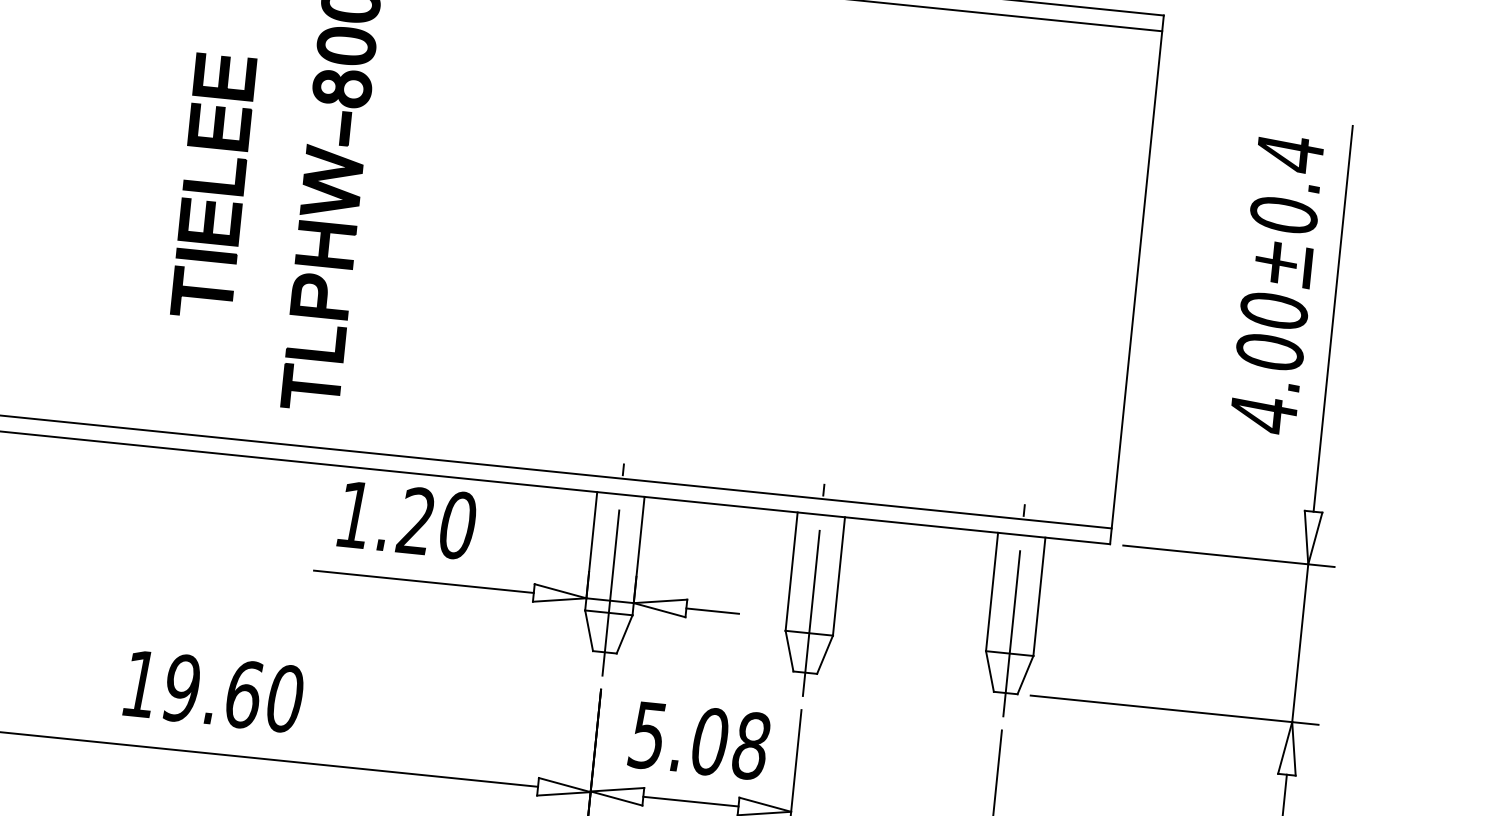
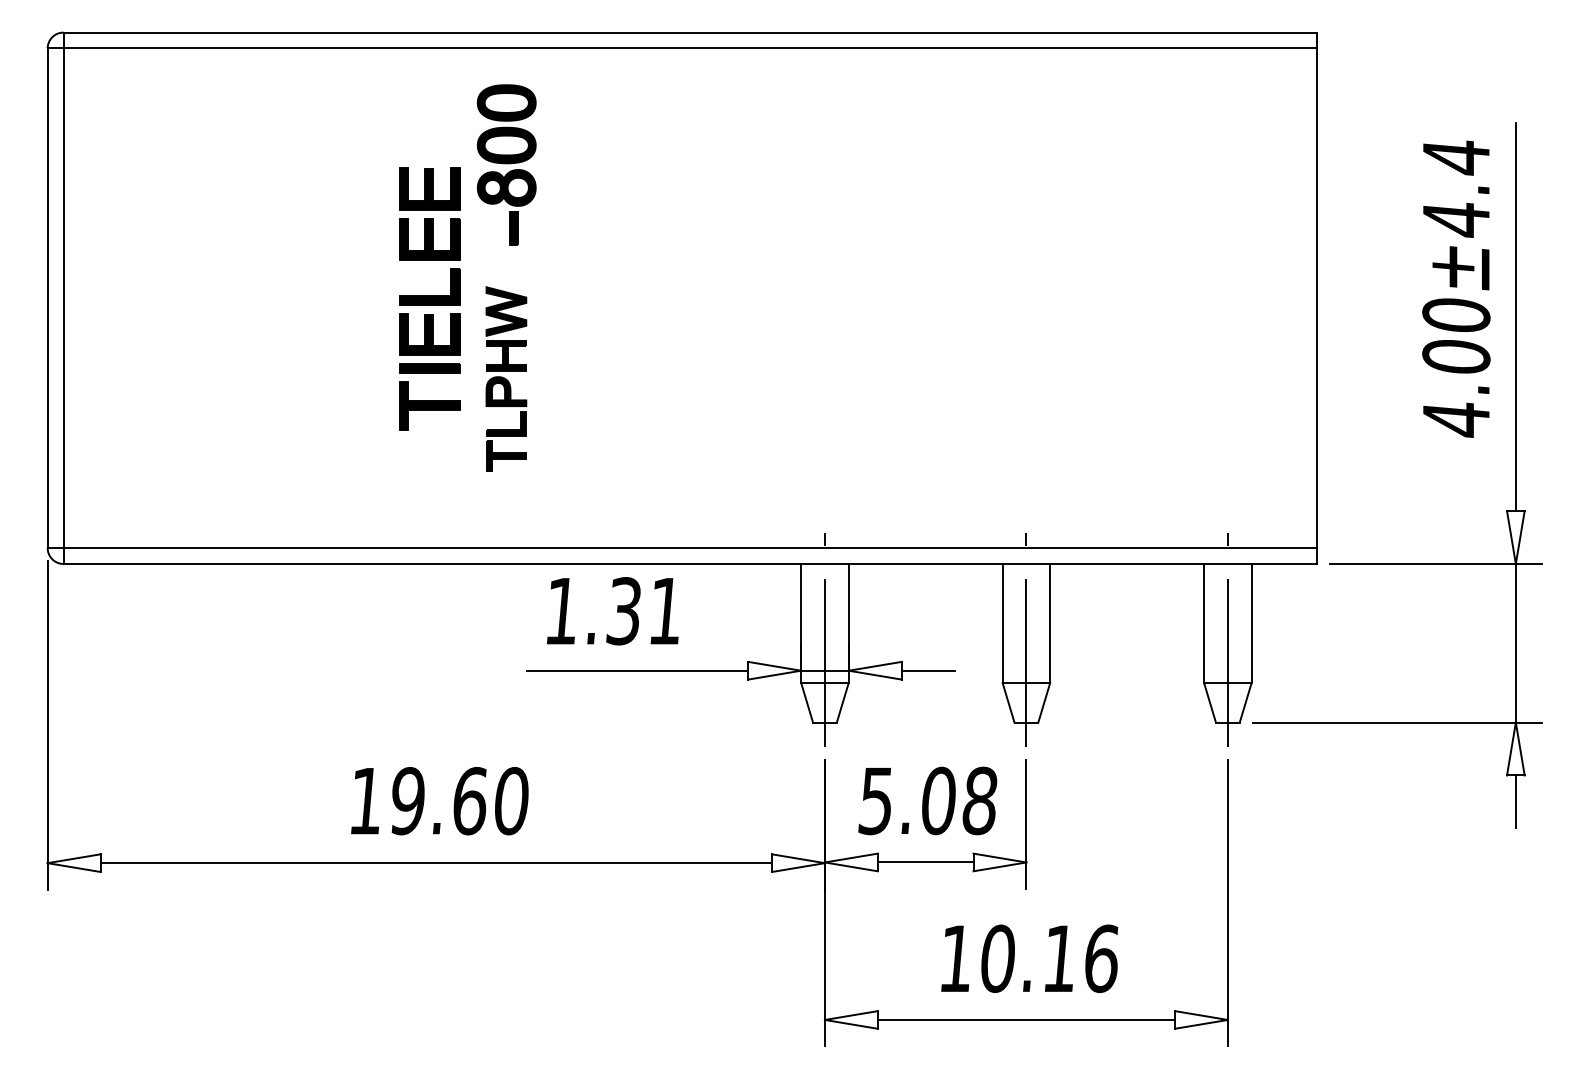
part: (213, 186) -> (429, 298), moved
text: (1283, 216) -> (1456, 220), 4.00±0.4 -> 4.00±4.4
part: (322, 277) -> (506, 378), size x0.7
text: (435, 523) -> (643, 611), 1.20 -> 1.31

